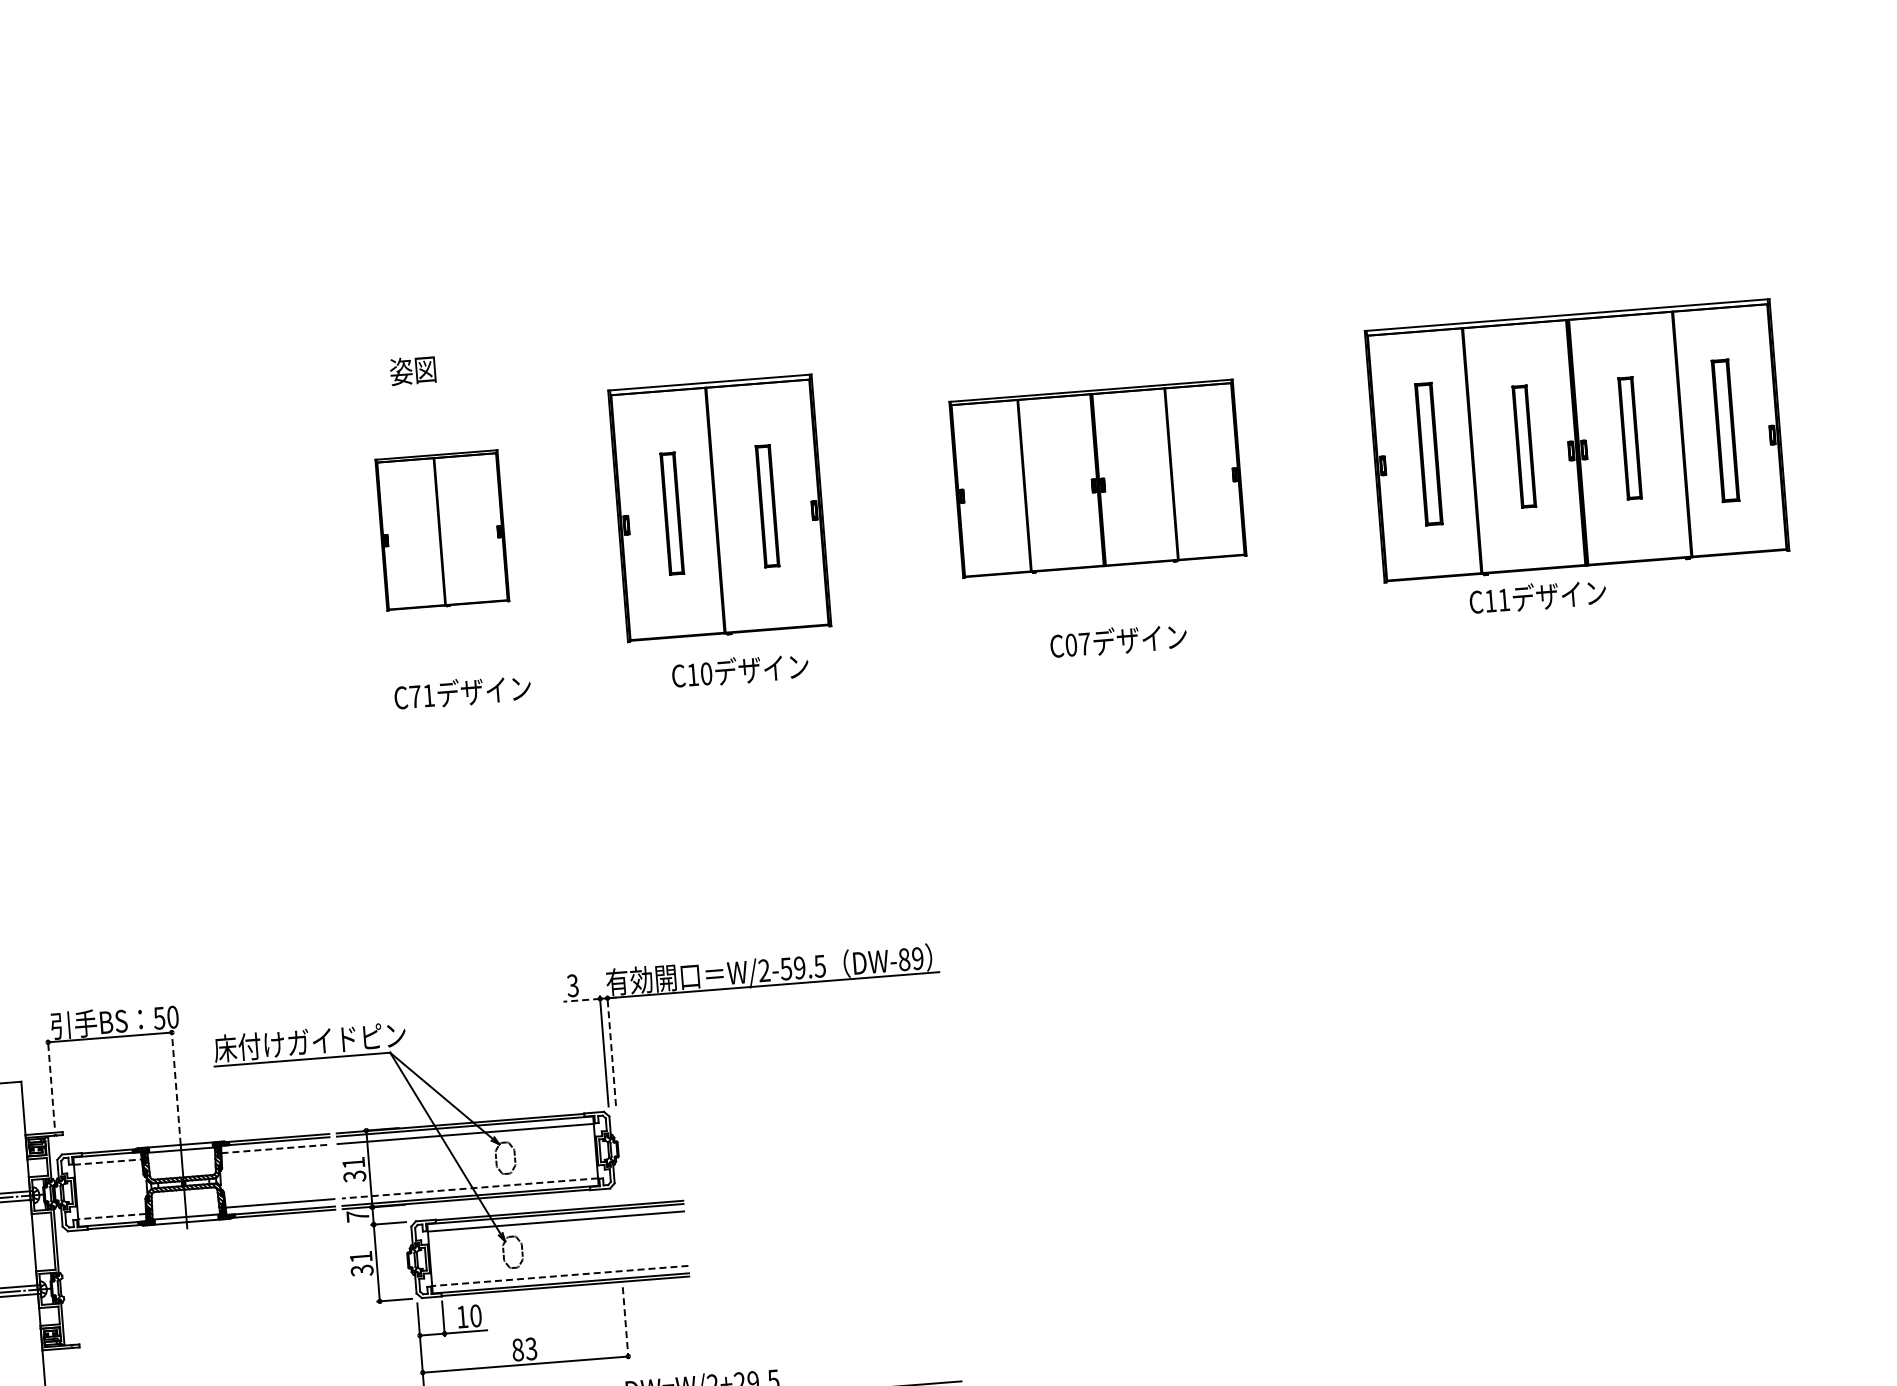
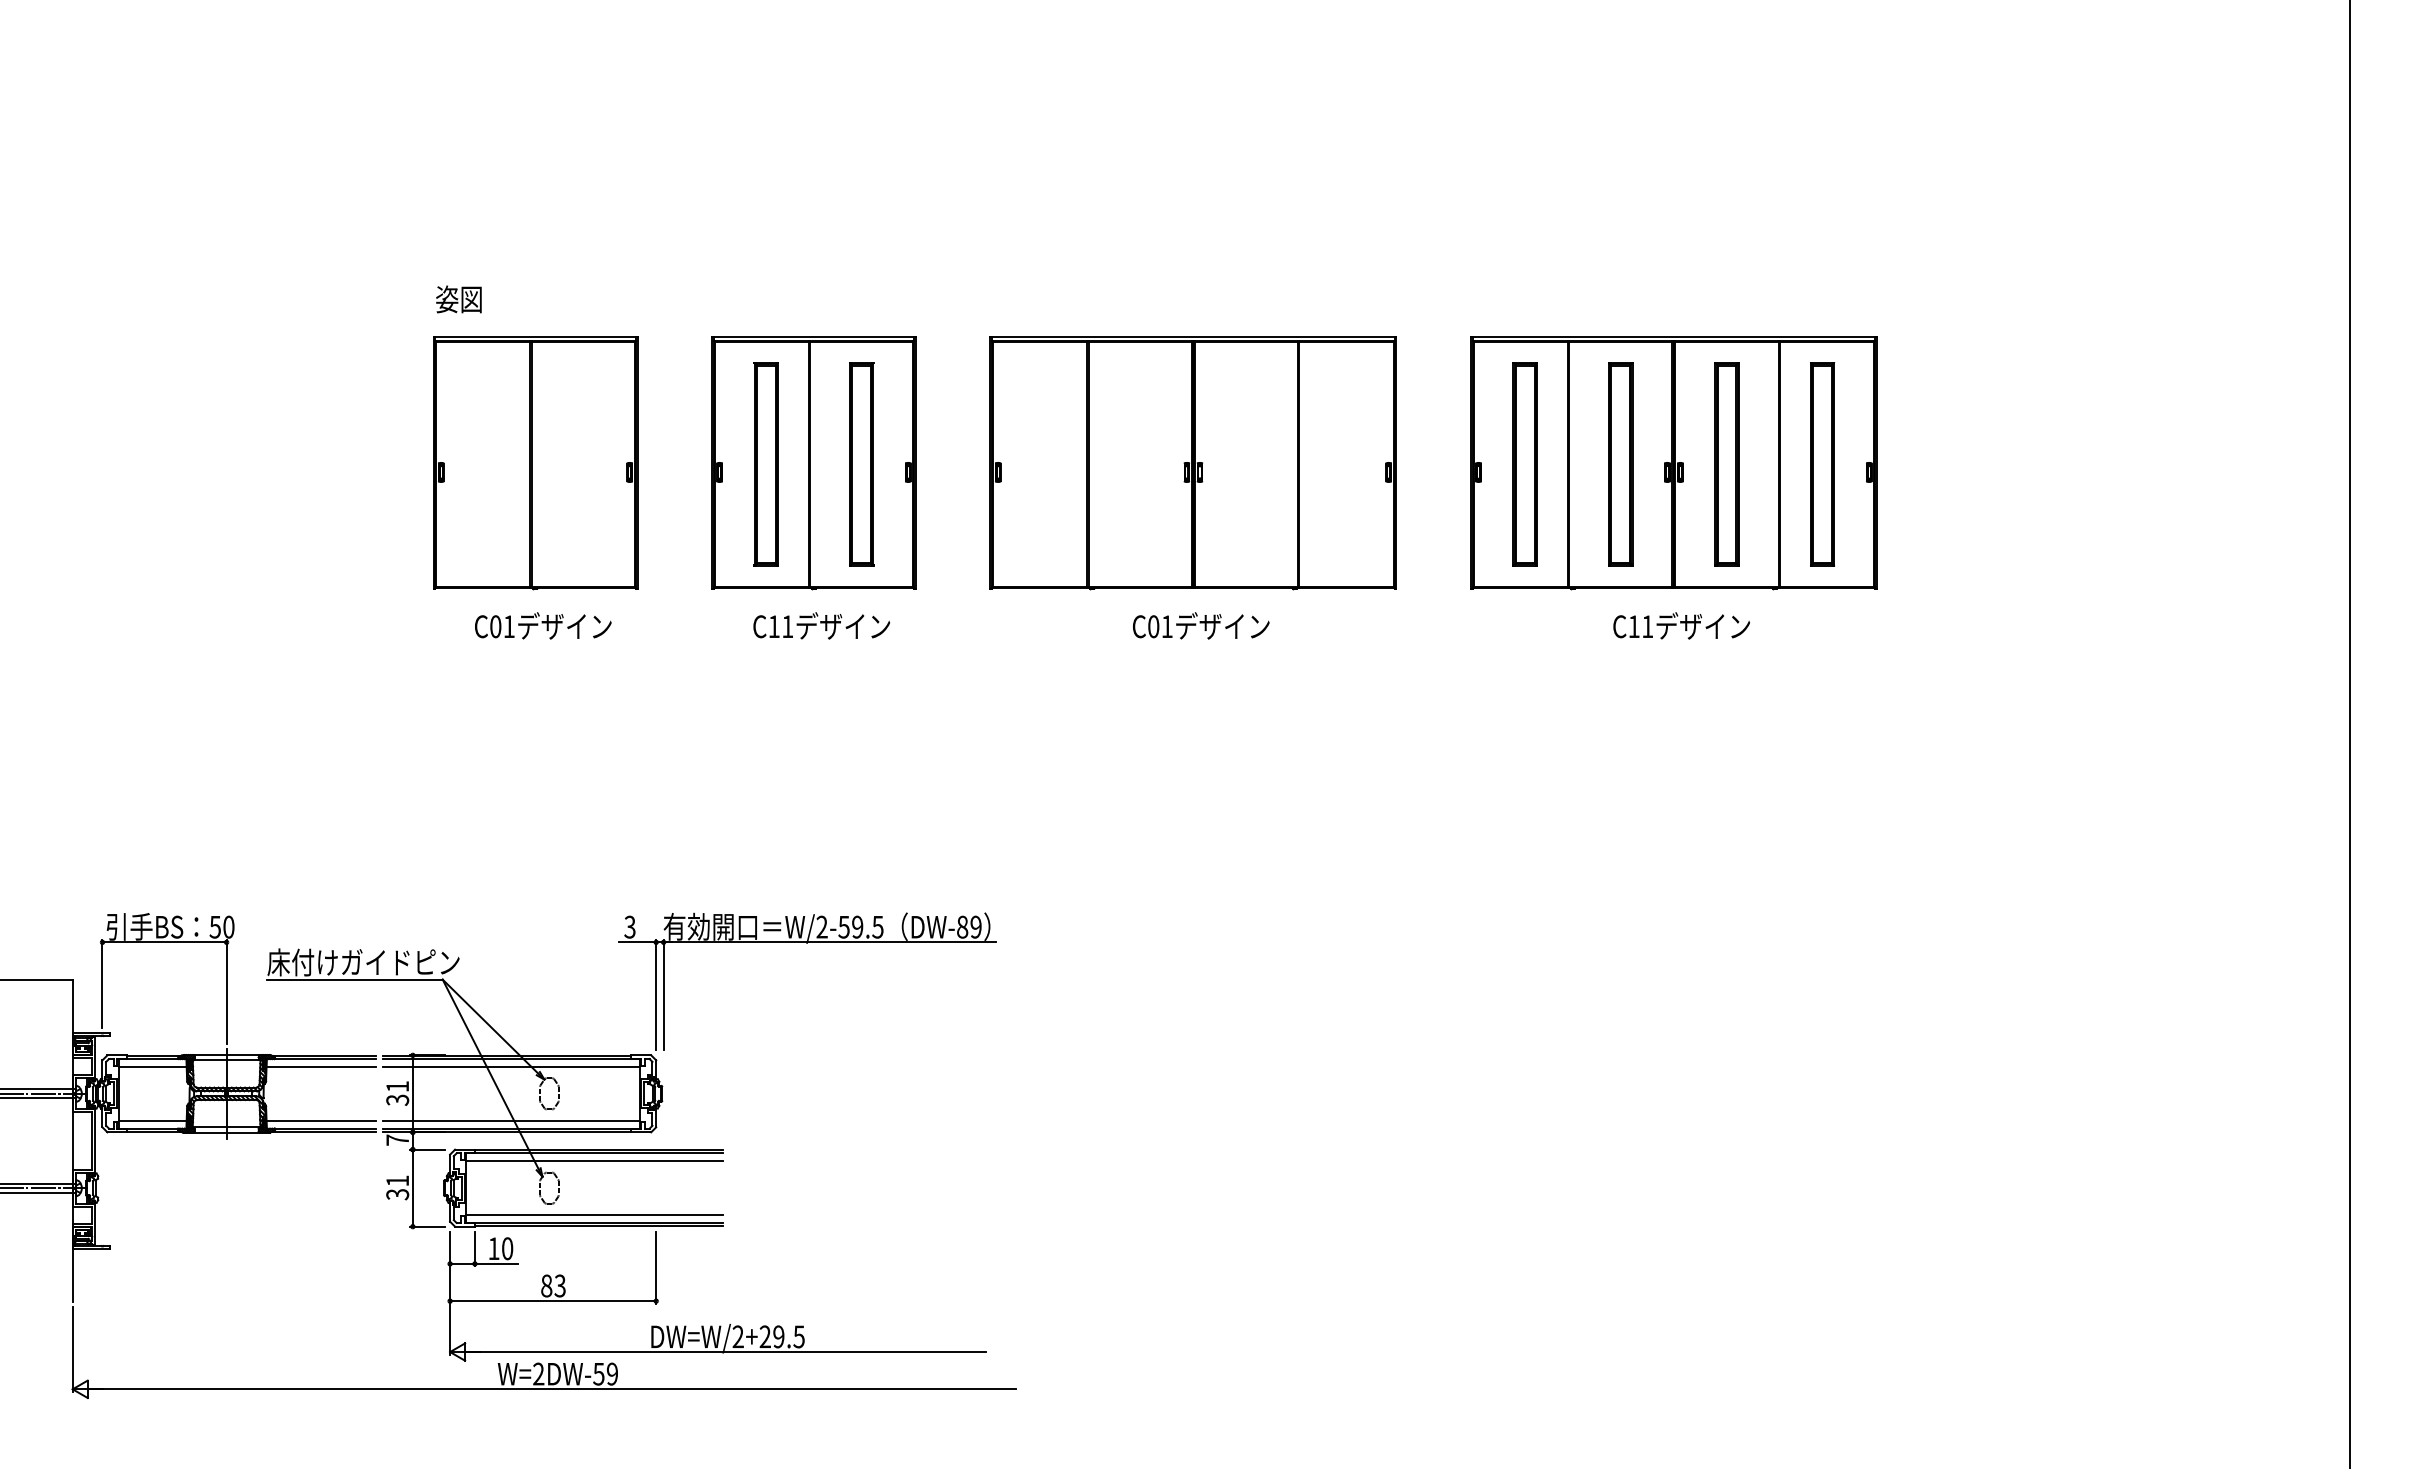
text: (412, 370) -> (458, 299), moved
part: (1725, 430) -> (1822, 464), size x1.43
part: (1629, 438) -> (1726, 464), size x1.67
part: (1523, 446) -> (1620, 464), size x1.67
part: (1428, 454) -> (1524, 464), size x1.43
part: (1097, 479) -> (1192, 463), size x1.43
part: (767, 506) -> (861, 464), size x1.67
part: (671, 513) -> (765, 464), size x1.67
part: (442, 530) -> (535, 463), size x1.67
text: (1537, 596) -> (1681, 625), moved
text: (1084, 643) -> (1166, 626), C07 -> C01
text: (706, 673) -> (787, 626), C10 -> C11
text: (415, 696) -> (495, 626), C71 -> C01
line: (581, 1000) -> (637, 942), dashed -> solid
line: (611, 1050) -> (663, 994), dashed -> solid
line: (175, 1081) -> (226, 991), dashed -> solid
line: (51, 1083) -> (102, 983), dashed -> solid
line: (276, 1148) -> (321, 1066), dashed -> solid
line: (108, 1162) -> (153, 1066), dashed -> solid
line: (469, 1188) -> (511, 1121), dashed -> solid
line: (112, 1216) -> (152, 1121), dashed -> solid
line: (560, 1275) -> (594, 1215), dashed -> solid
line: (626, 1323) -> (656, 1268), dashed -> solid

